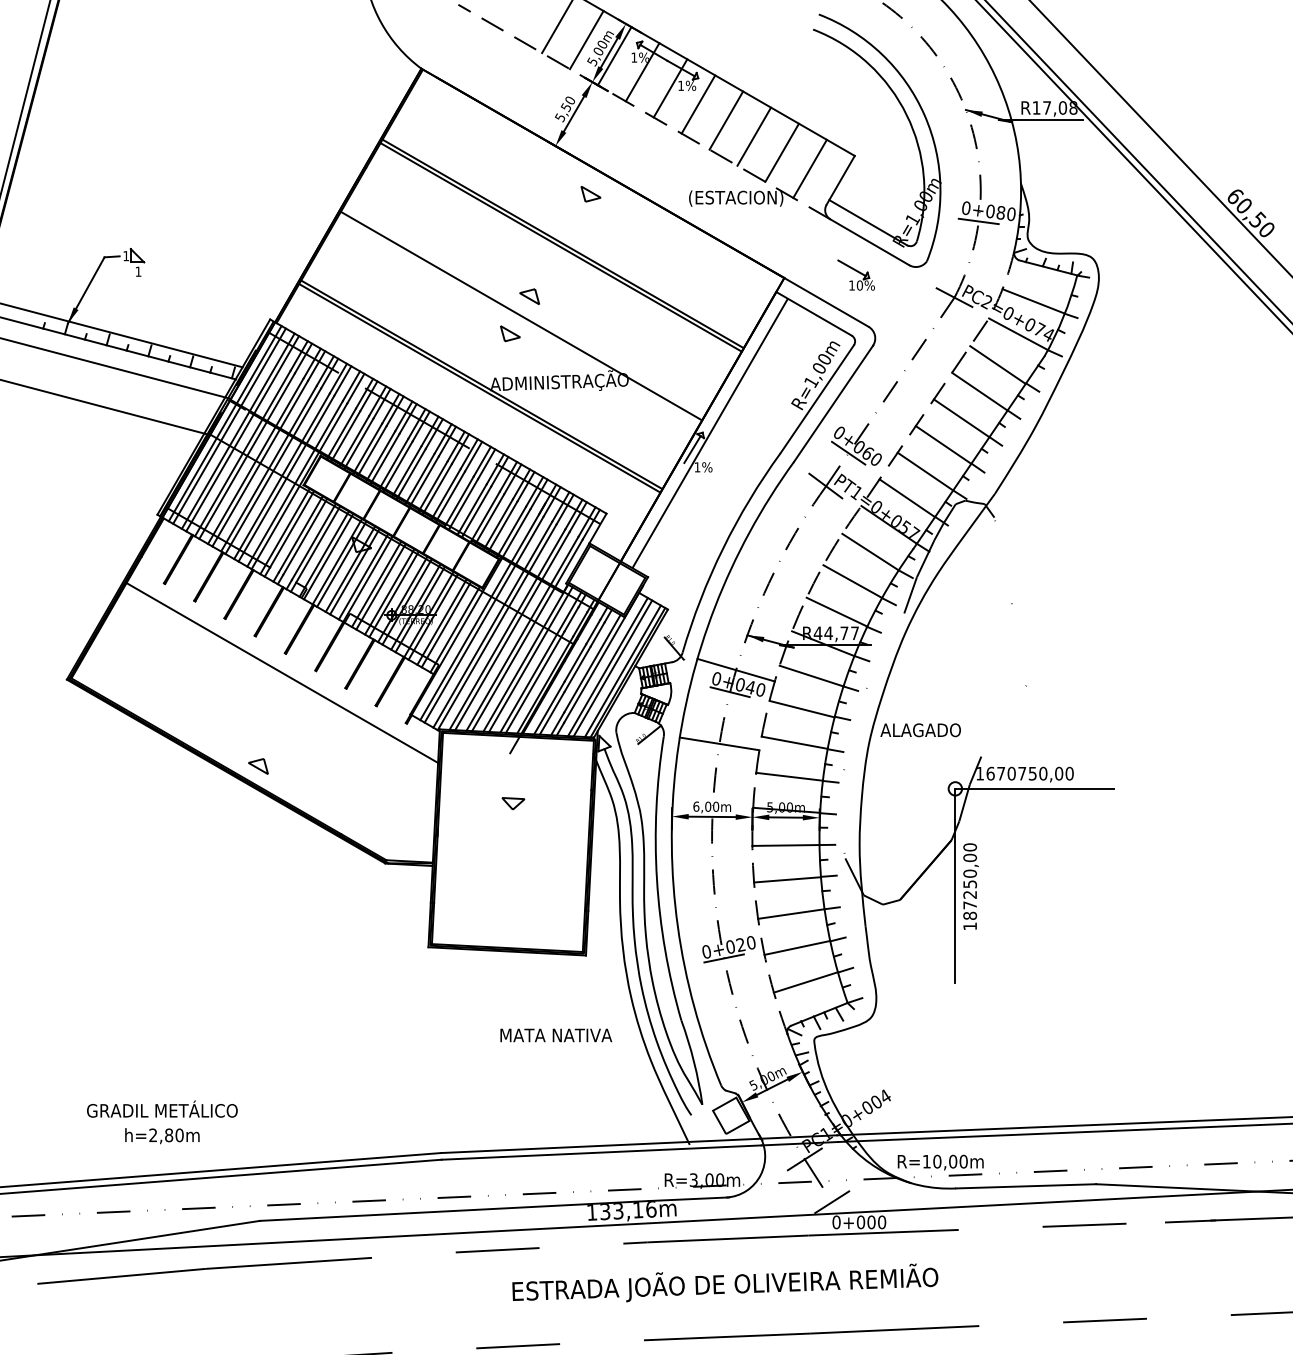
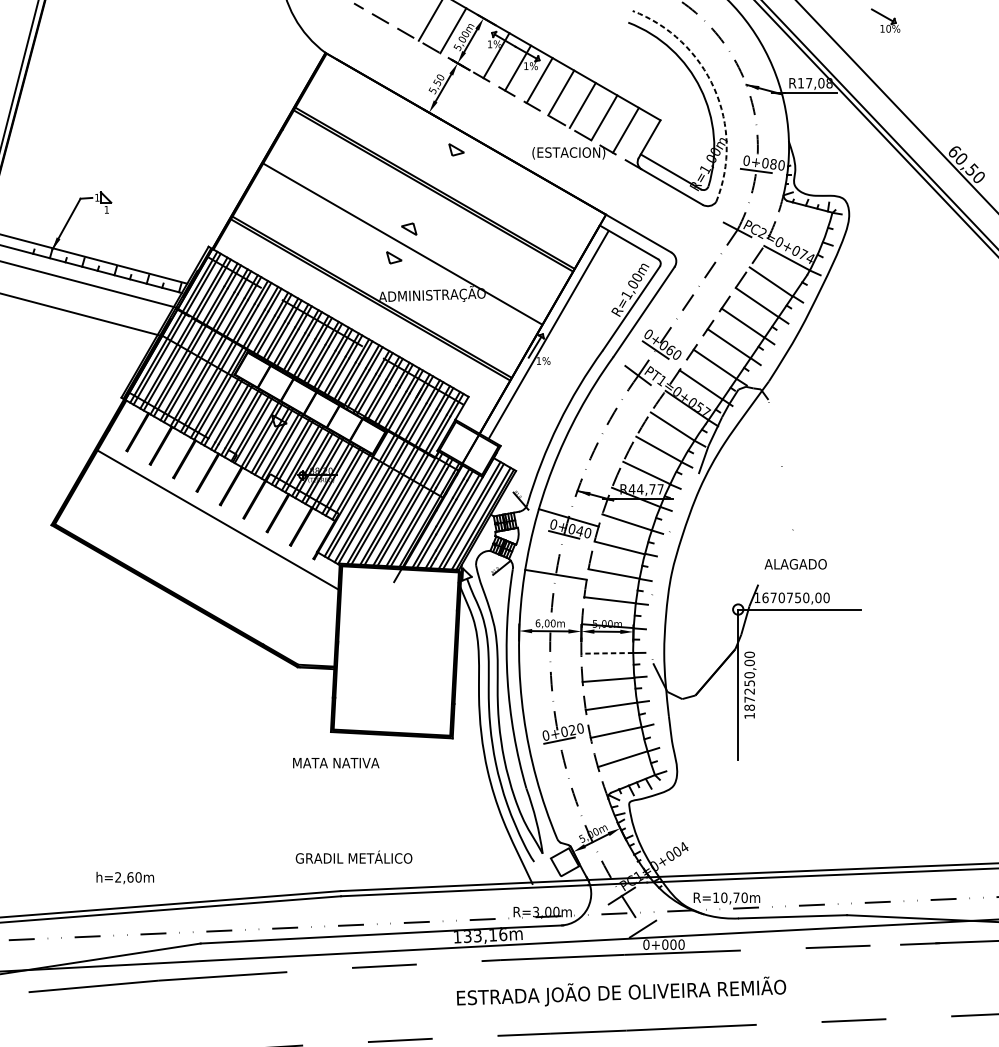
line: (614, 56) -> (474, 43), removed
arc: (924, 115) -> (714, 89), solid -> dashed
part: (855, 274) -> (885, 20), moved
line: (1033, 301) -> (798, 232), removed
text: (920, 730) -> (795, 564), moved
part: (258, 766) -> (199, 592), removed
part: (513, 803) -> (396, 620), removed
line: (785, 845) -> (606, 653), solid -> dashed
text: (556, 1035) -> (336, 763), moved
text: (162, 1108) -> (354, 856), moved
text: (169, 1134) -> (130, 876), h=2,80m -> h=2,60m
text: (953, 1161) -> (736, 897), R=10,00m -> R=10,70m
text: (725, 1282) -> (621, 991), moved

